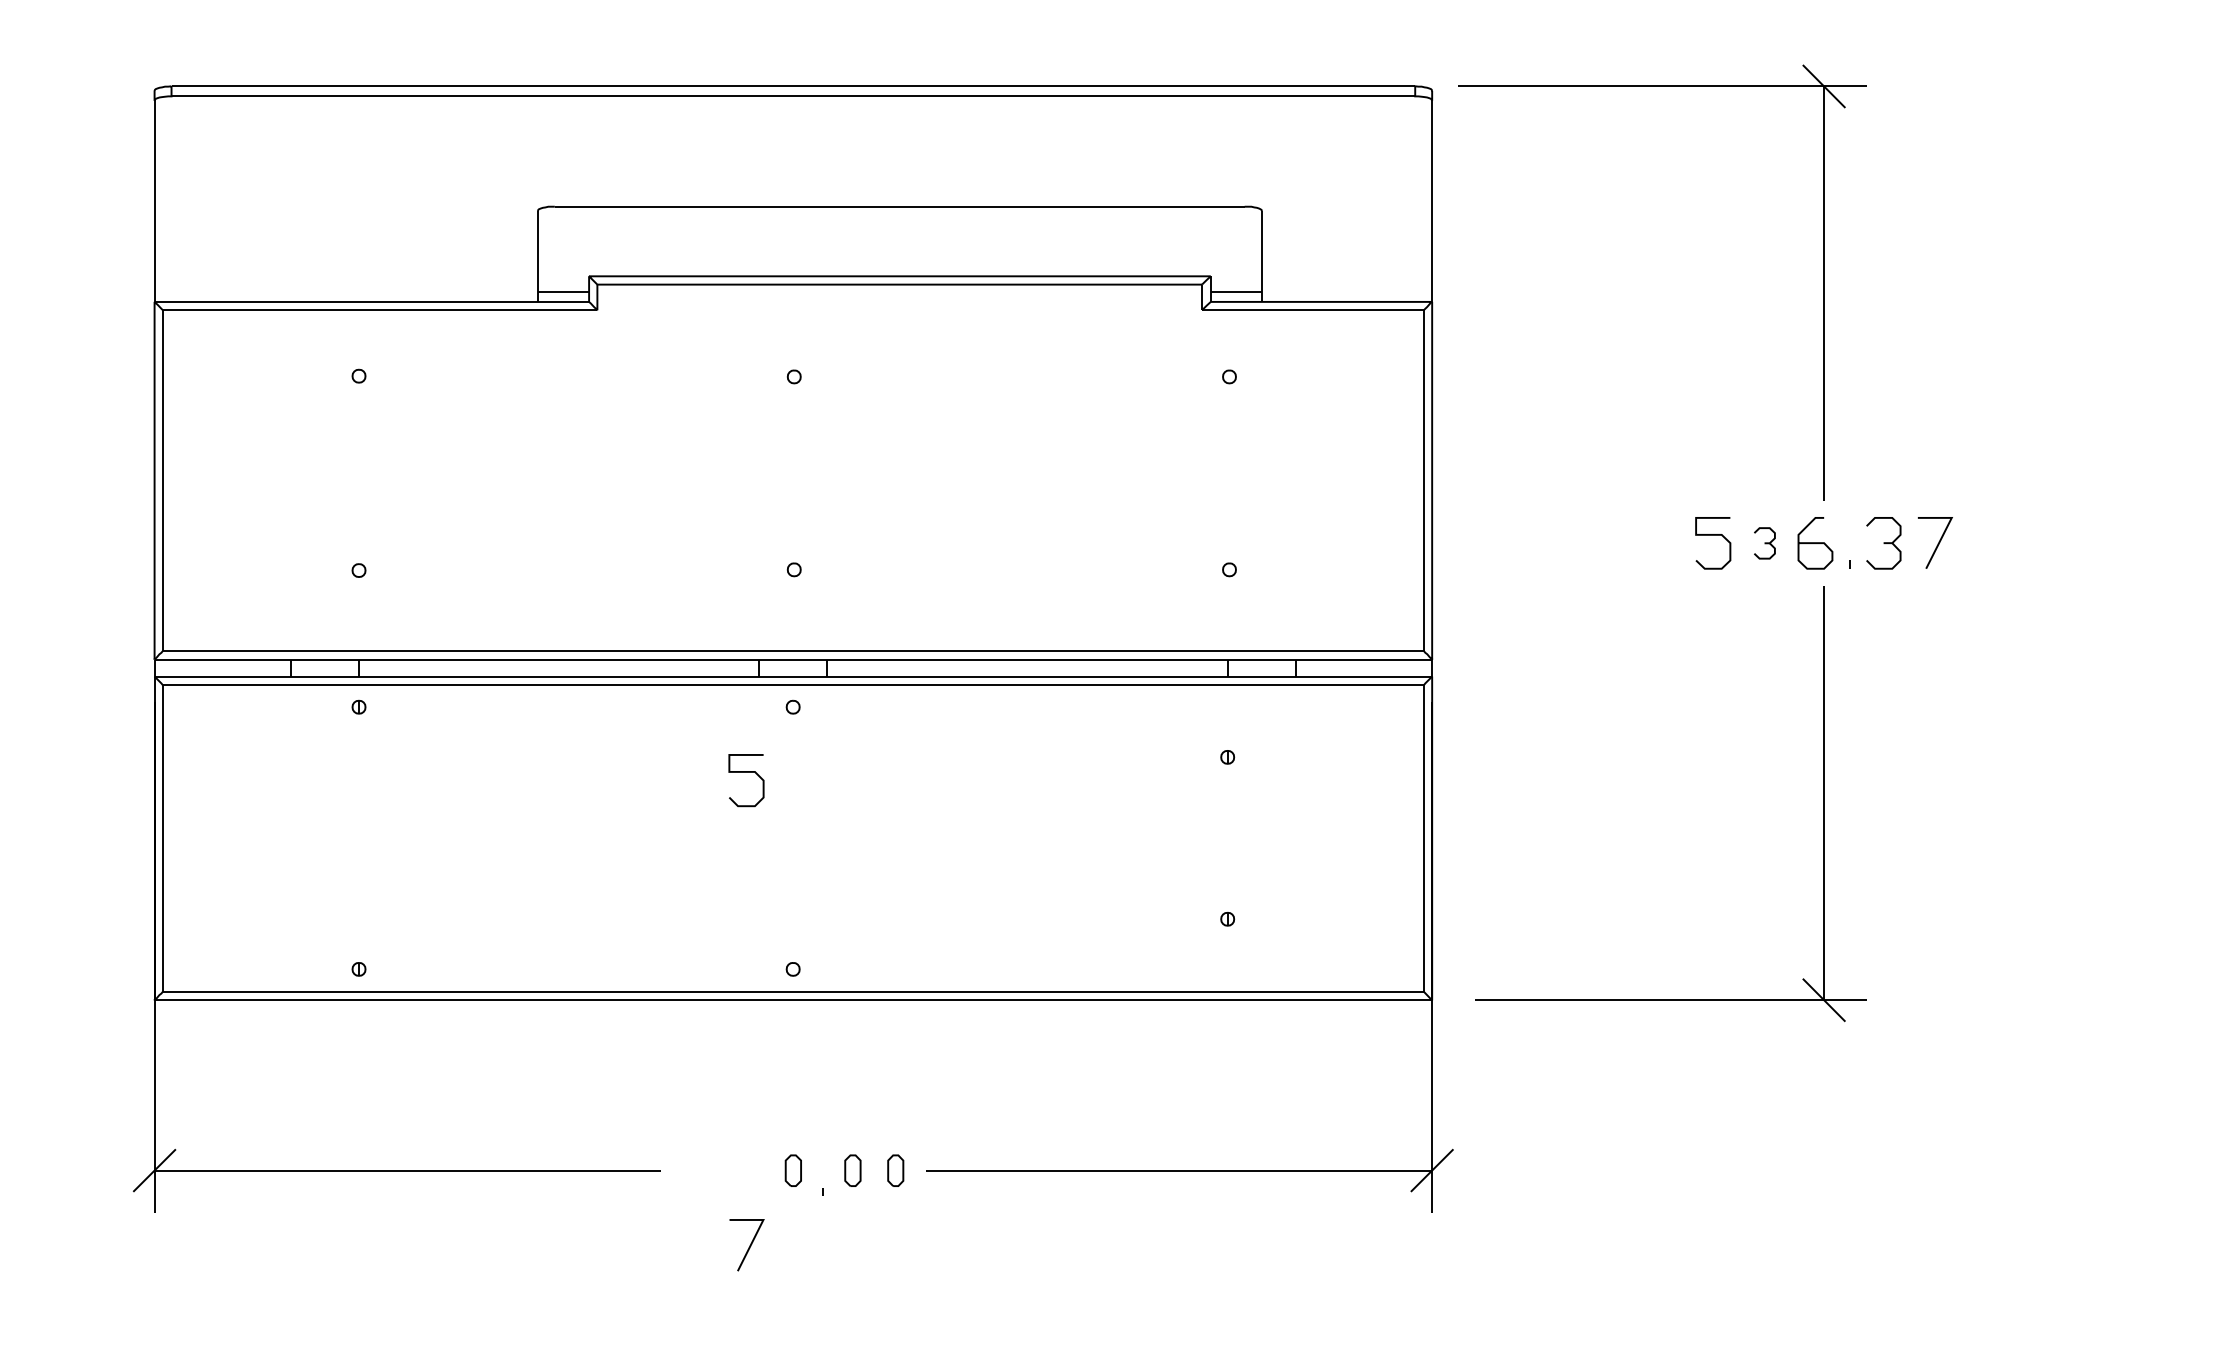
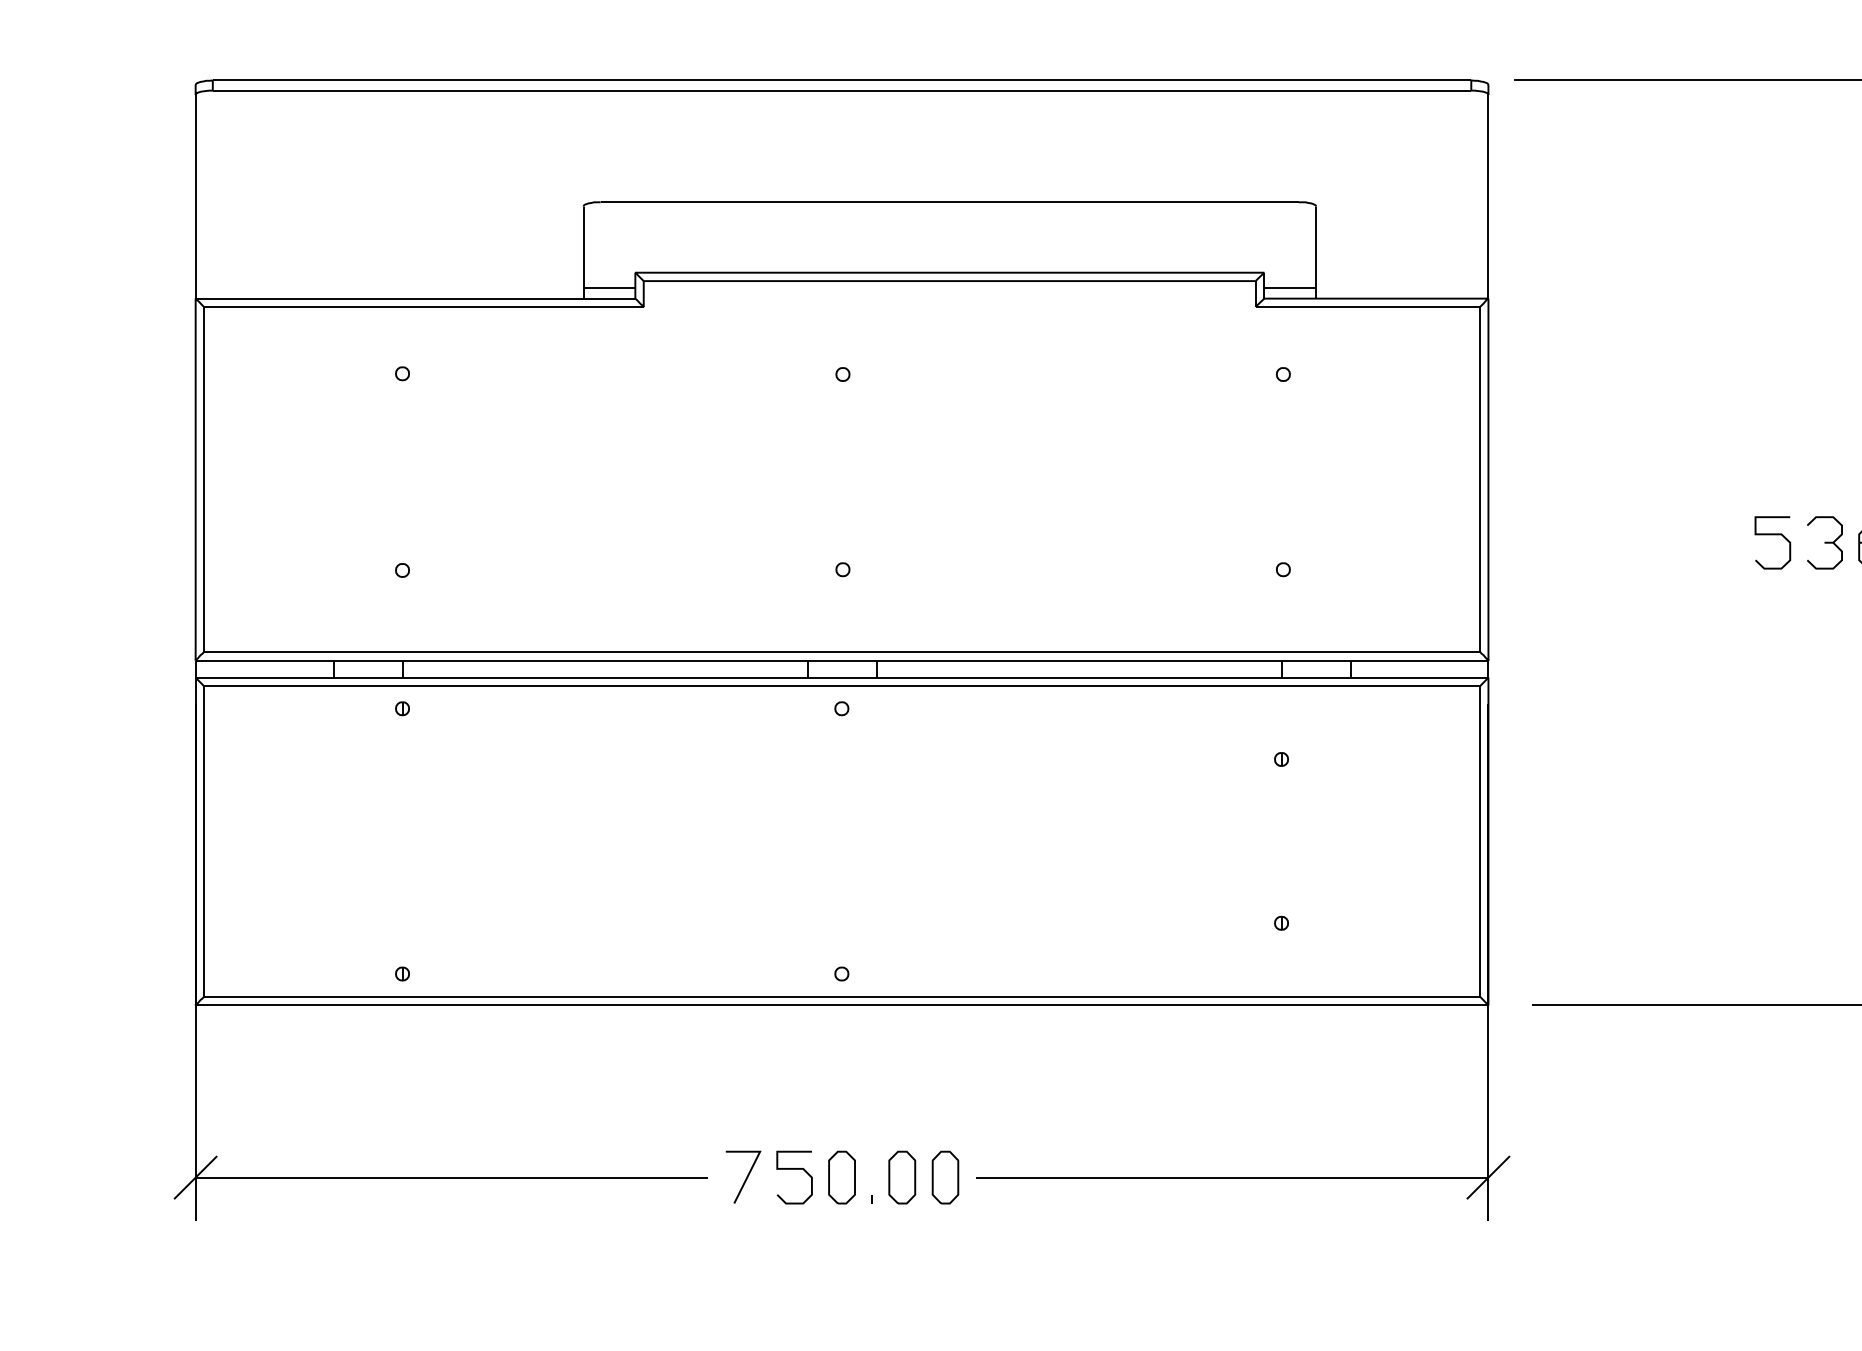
part: (1764, 543) -> (1824, 543), size x1.67
curve: (746, 772) -> (794, 1169), moved
part: (793, 1170) -> (842, 1177), size x1.67
part: (852, 1170) -> (901, 1177), size x1.67
part: (895, 1170) -> (945, 1177), size x1.67
curve: (748, 1247) -> (745, 1179), moved

